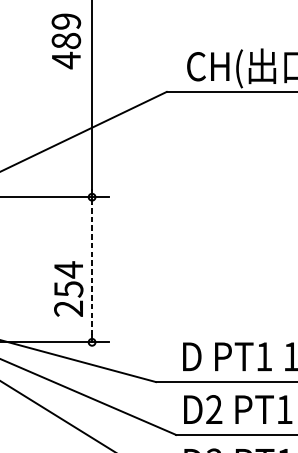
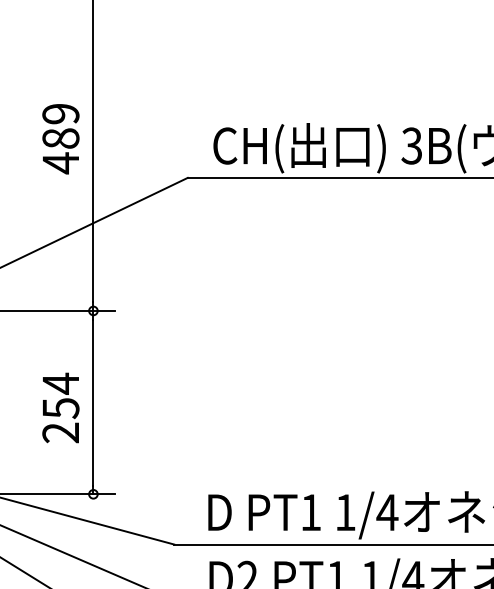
text: (66, 41) -> (60, 139), moved
line: (92, 269) -> (93, 402), dashed -> solid
text: (68, 288) -> (60, 407), moved

